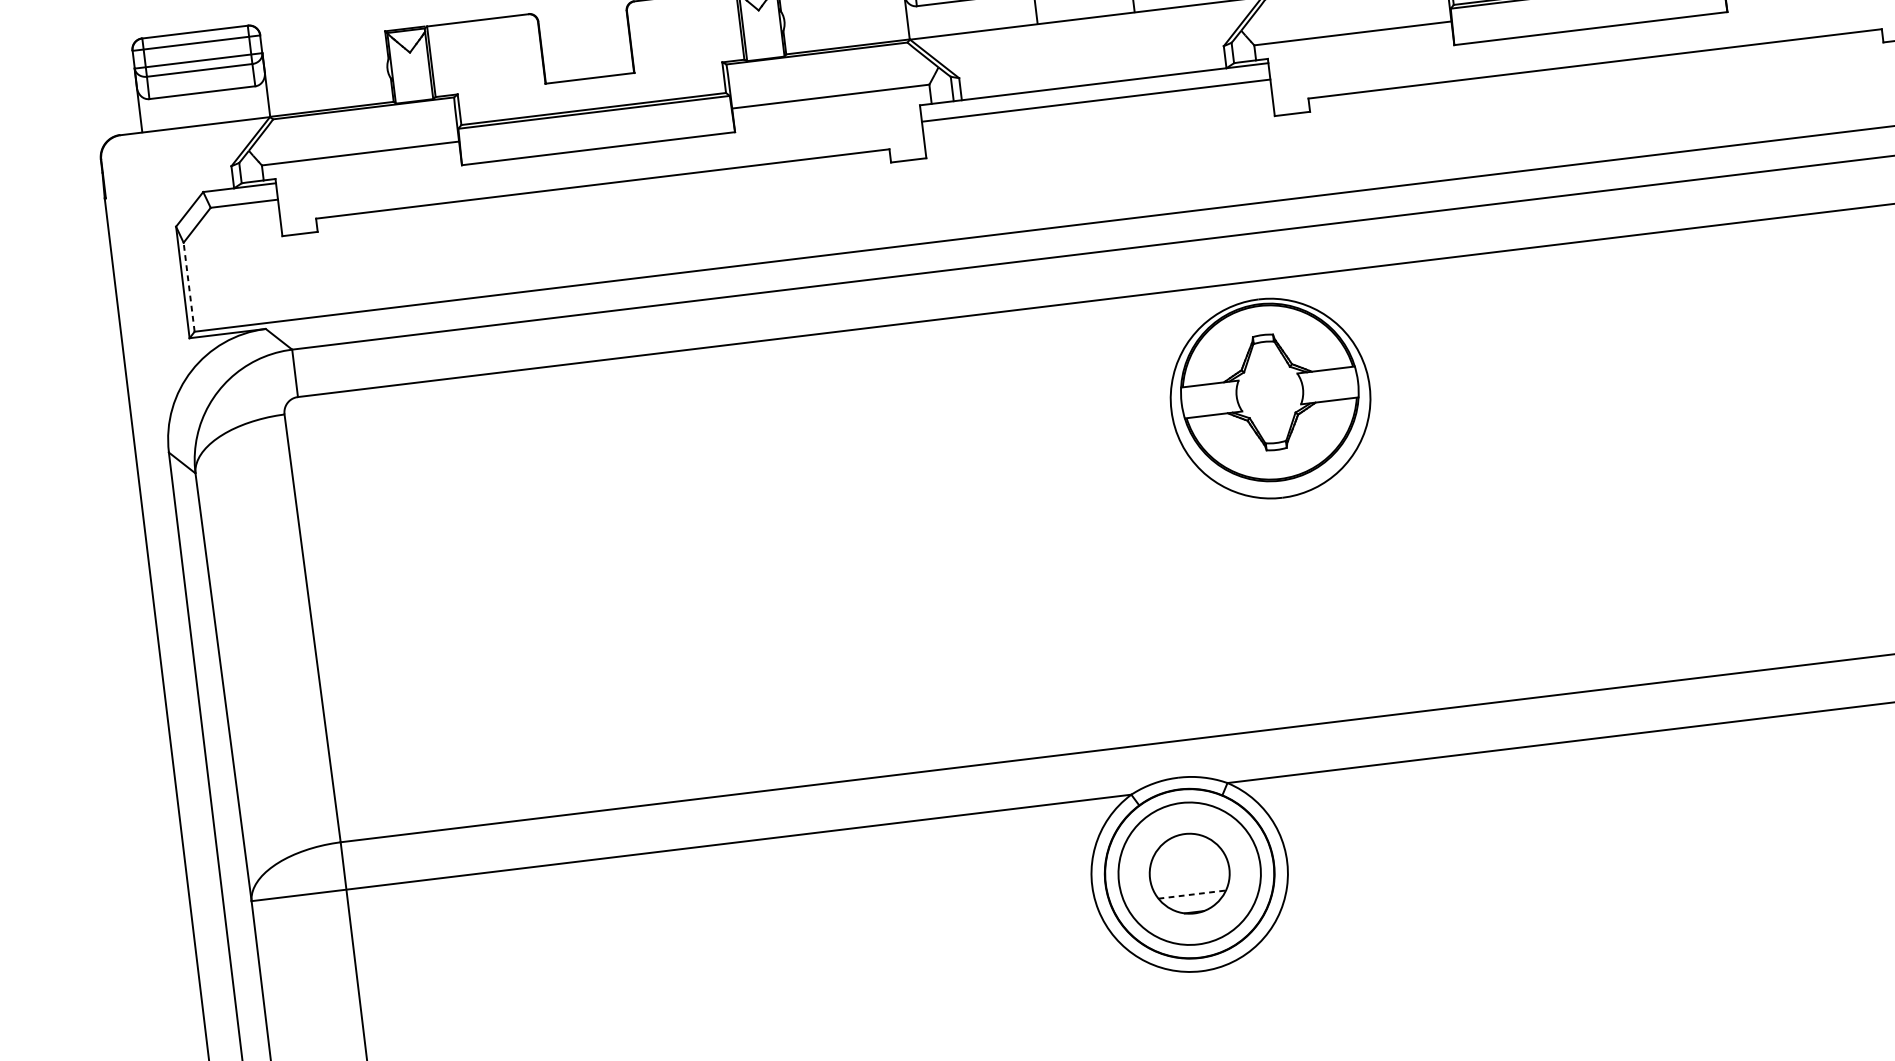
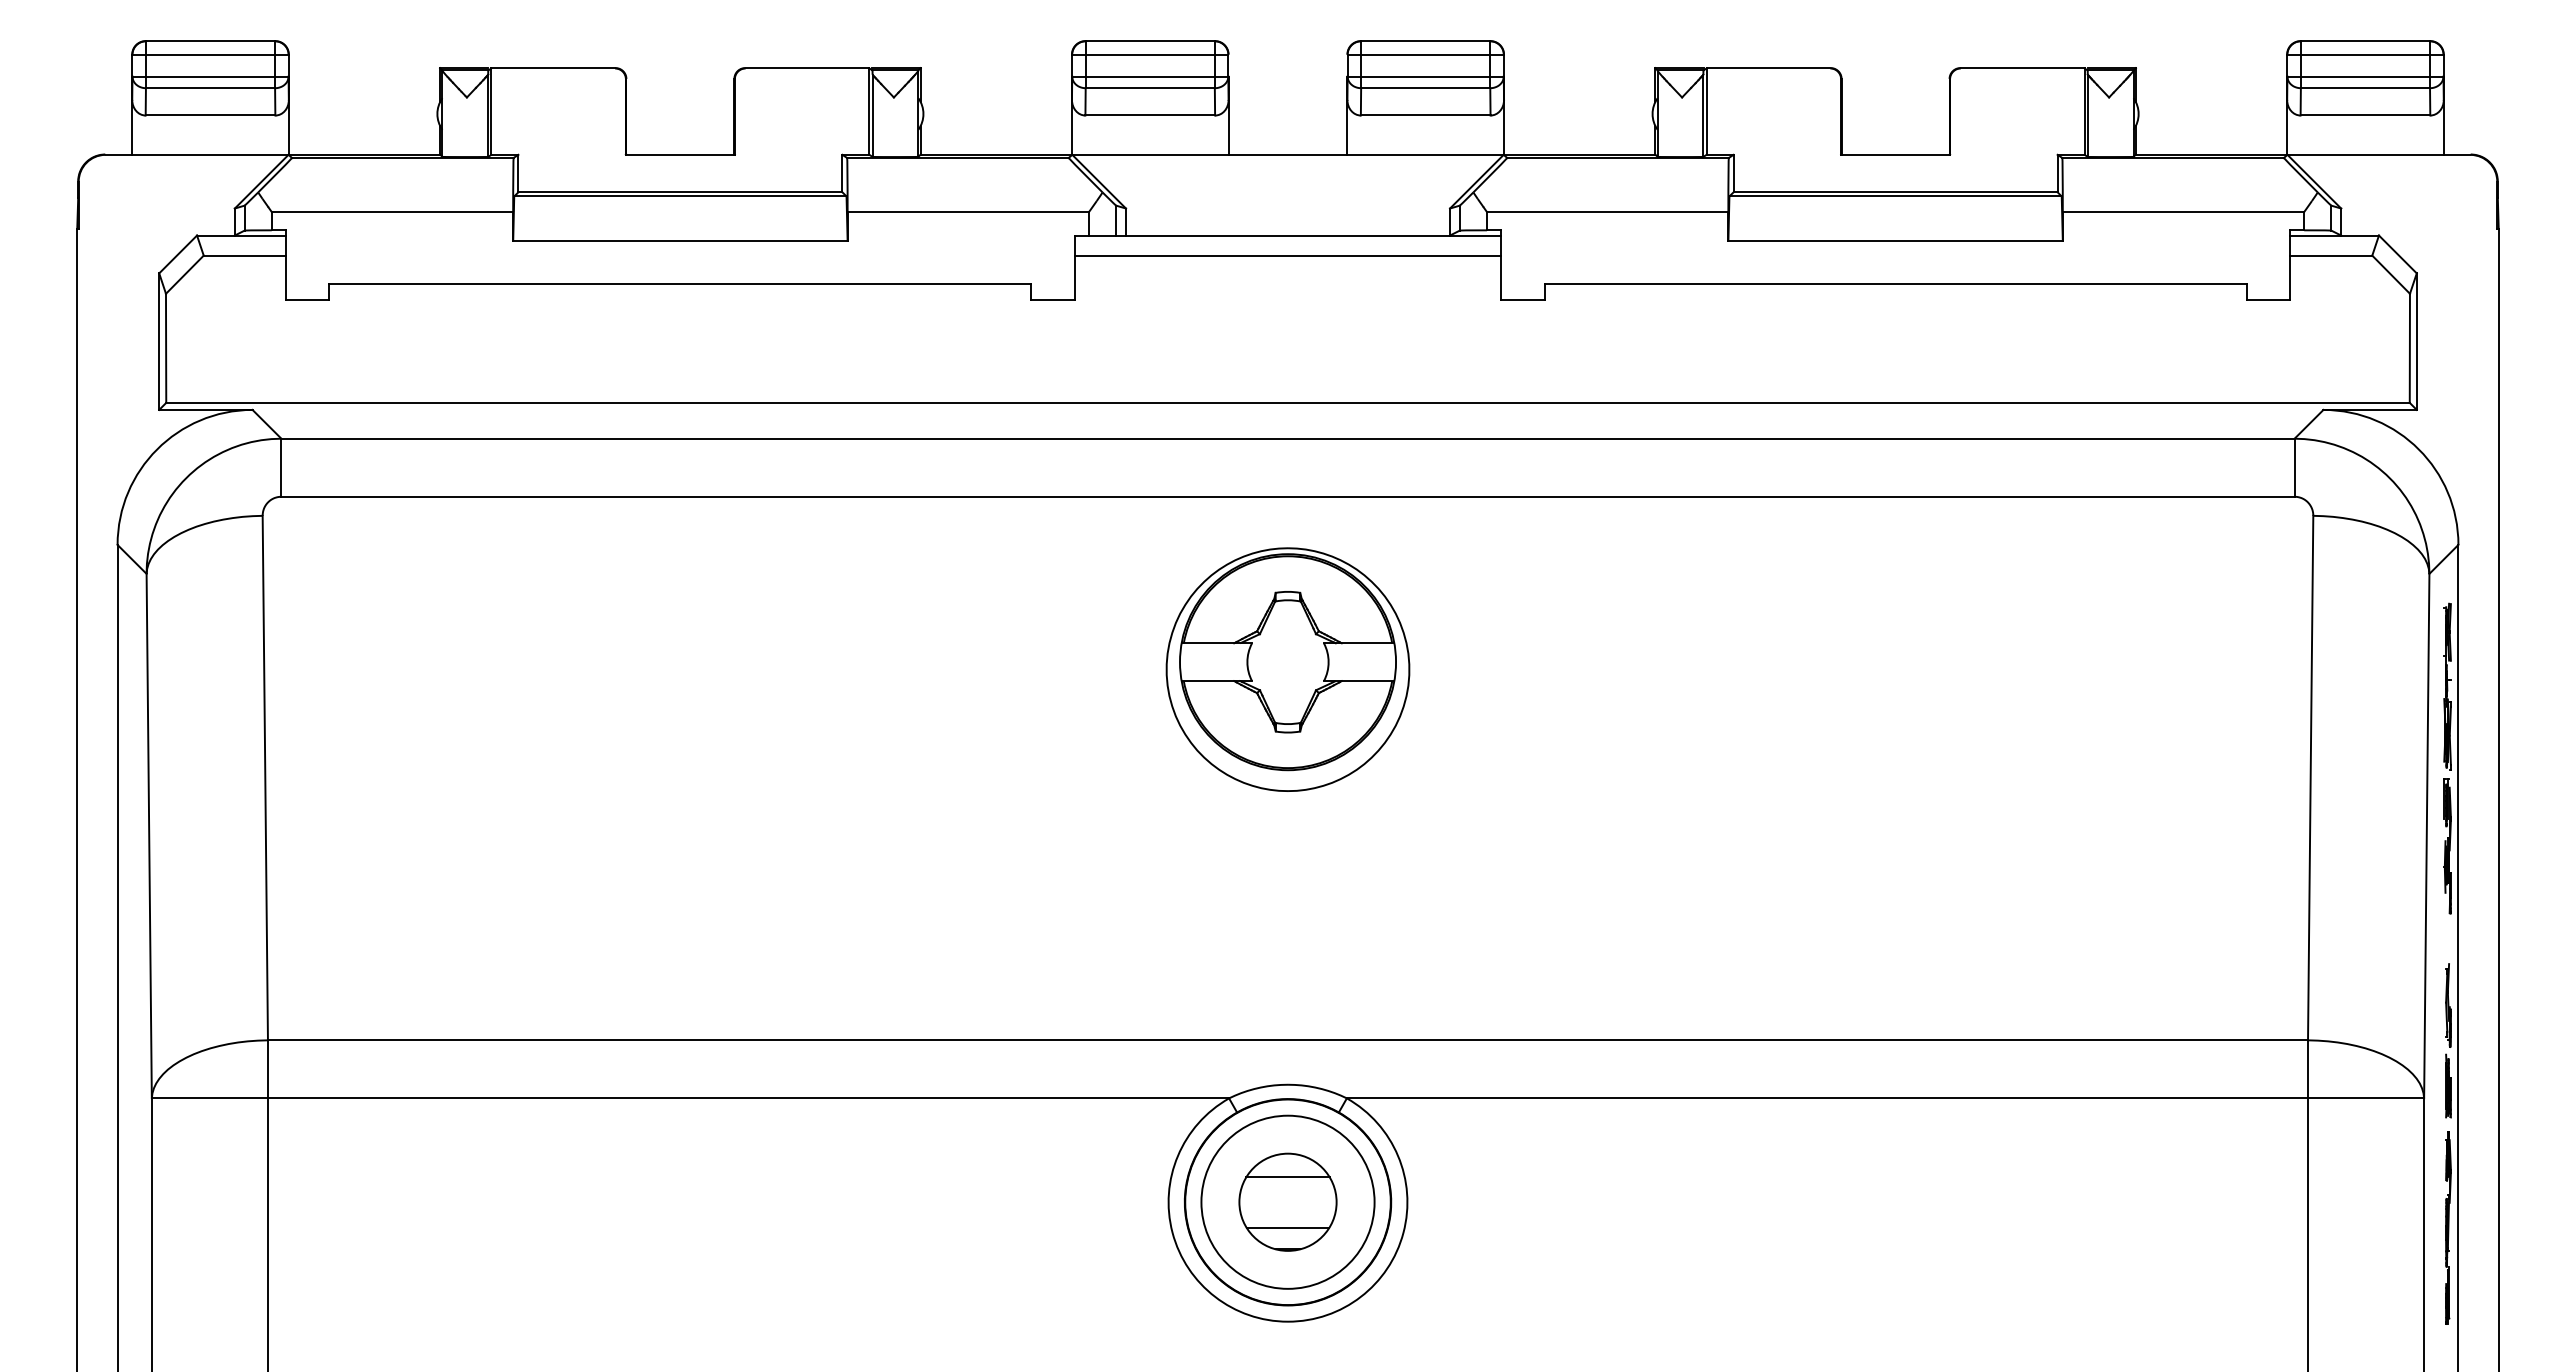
line: (189, 287) -> (166, 348), dashed -> solid
part: (1270, 398) -> (1287, 669), moved
line: (1186, 853) -> (1287, 1177), added
line: (1192, 894) -> (1288, 1227), dashed -> solid

